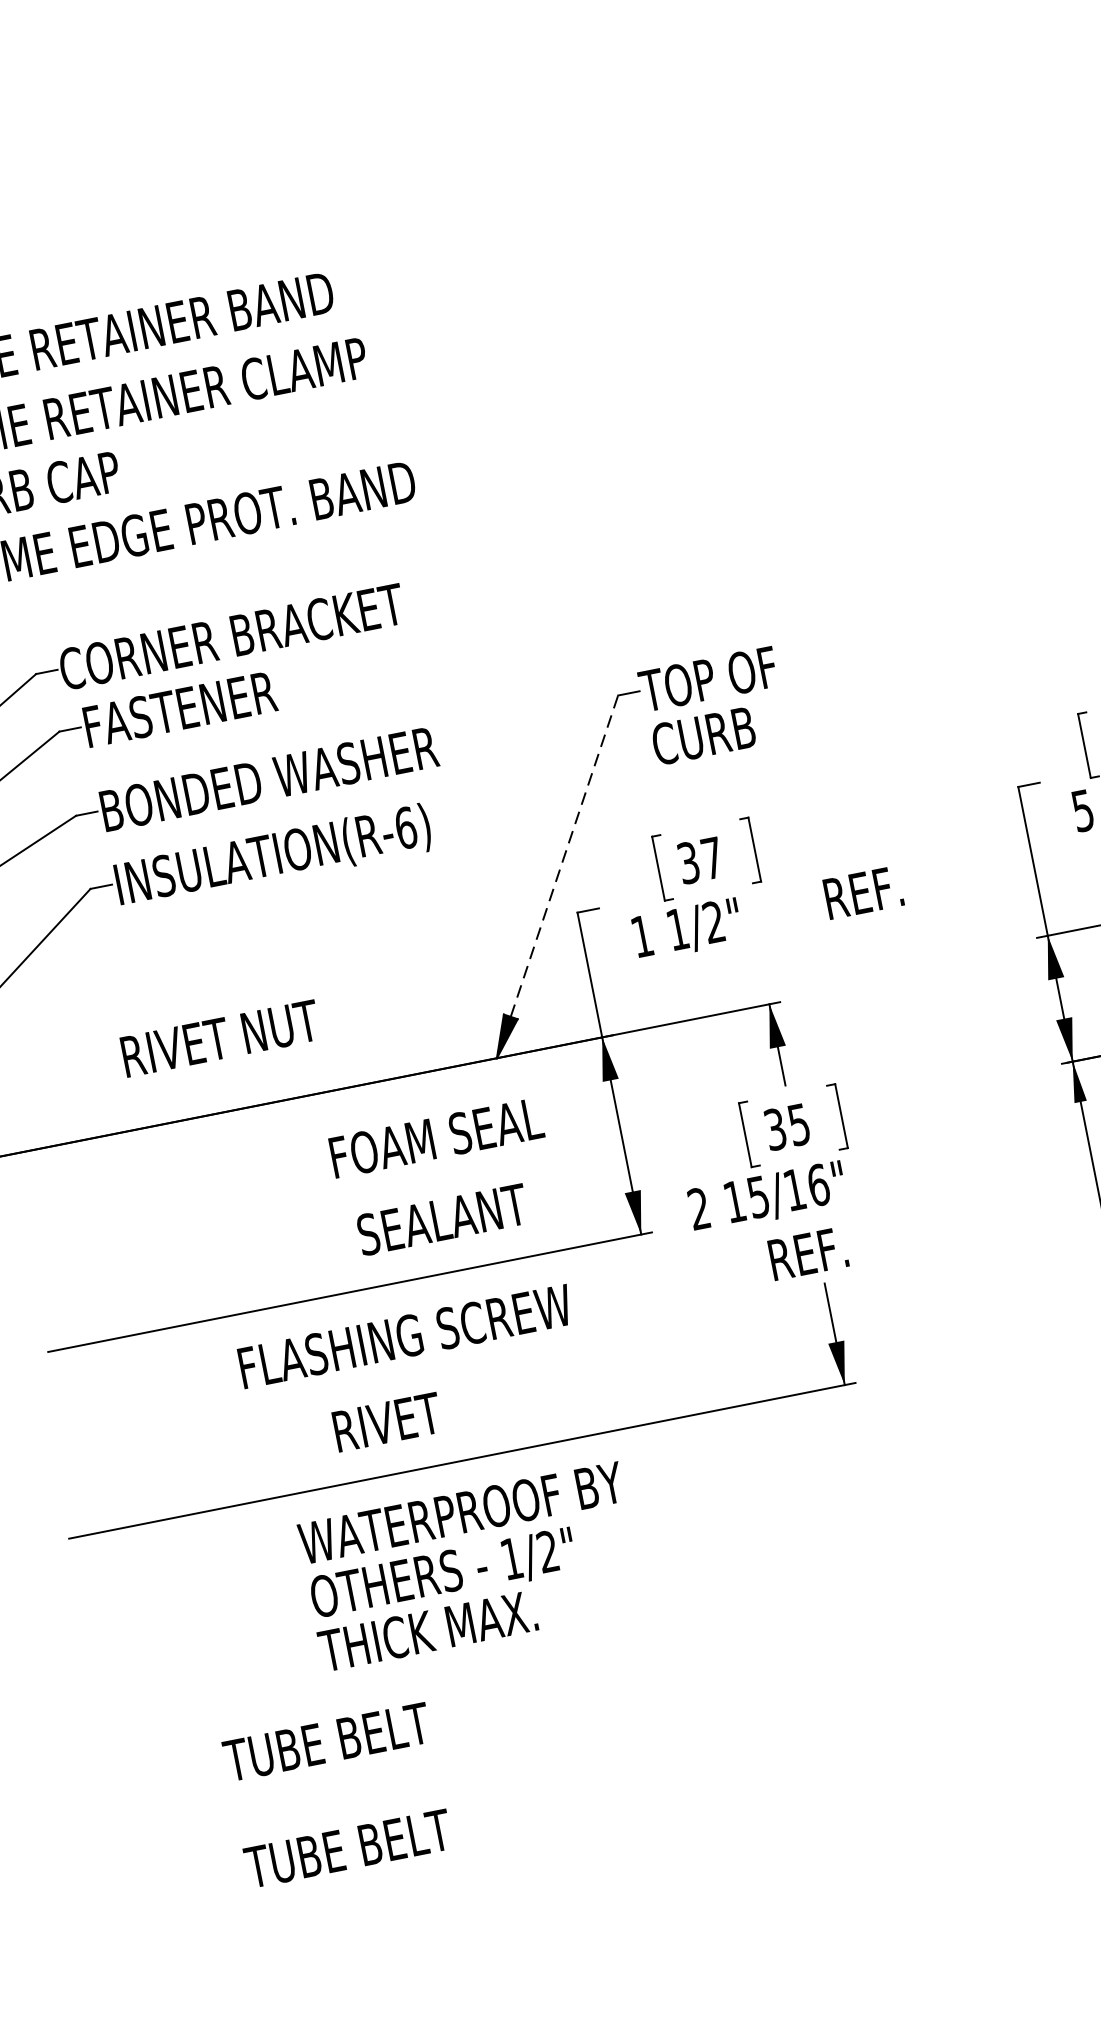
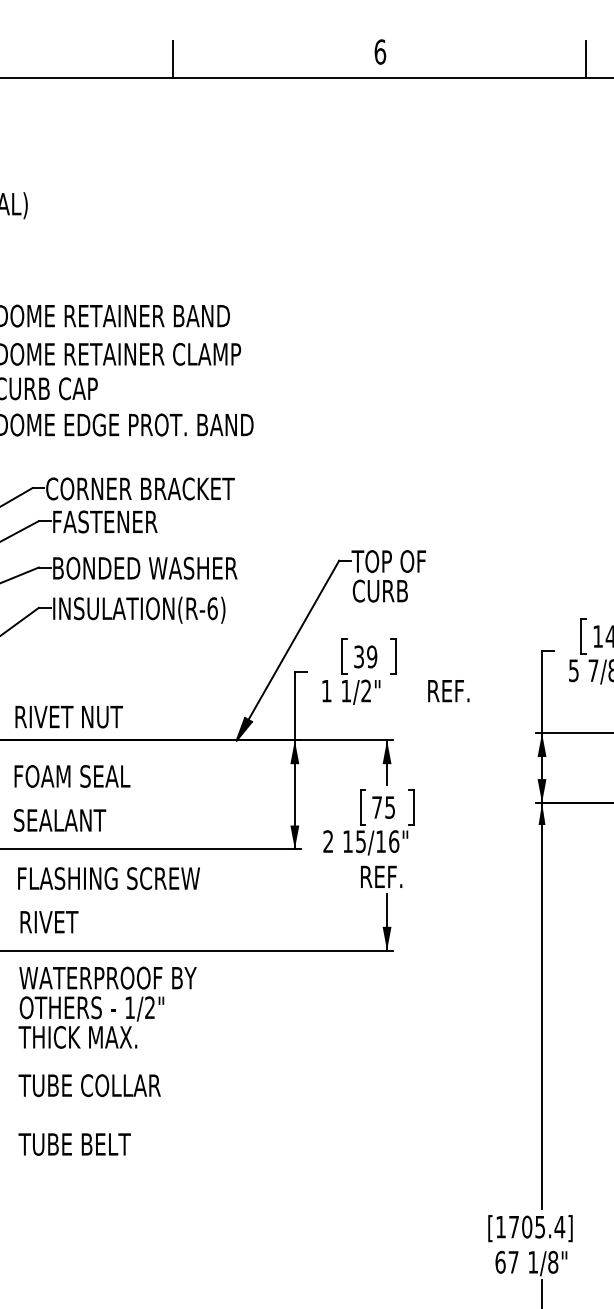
line: (563, 856) -> (293, 640), dashed -> solid
text: (712, 857) -> (372, 656), 37 -> 39
text: (219, 1039) -> (68, 717), moved
text: (774, 1129) -> (376, 807), 35 -> 75
text: (436, 1138) -> (72, 776), moved
text: (443, 1219) -> (60, 820), moved
text: (404, 1336) -> (108, 878), moved
text: (387, 1422) -> (49, 922), moved
part: (470, 1566) -> (107, 1007), moved
text: (410, 1725) -> (120, 1085), TUBE BELT -> TUBE COLLAR

